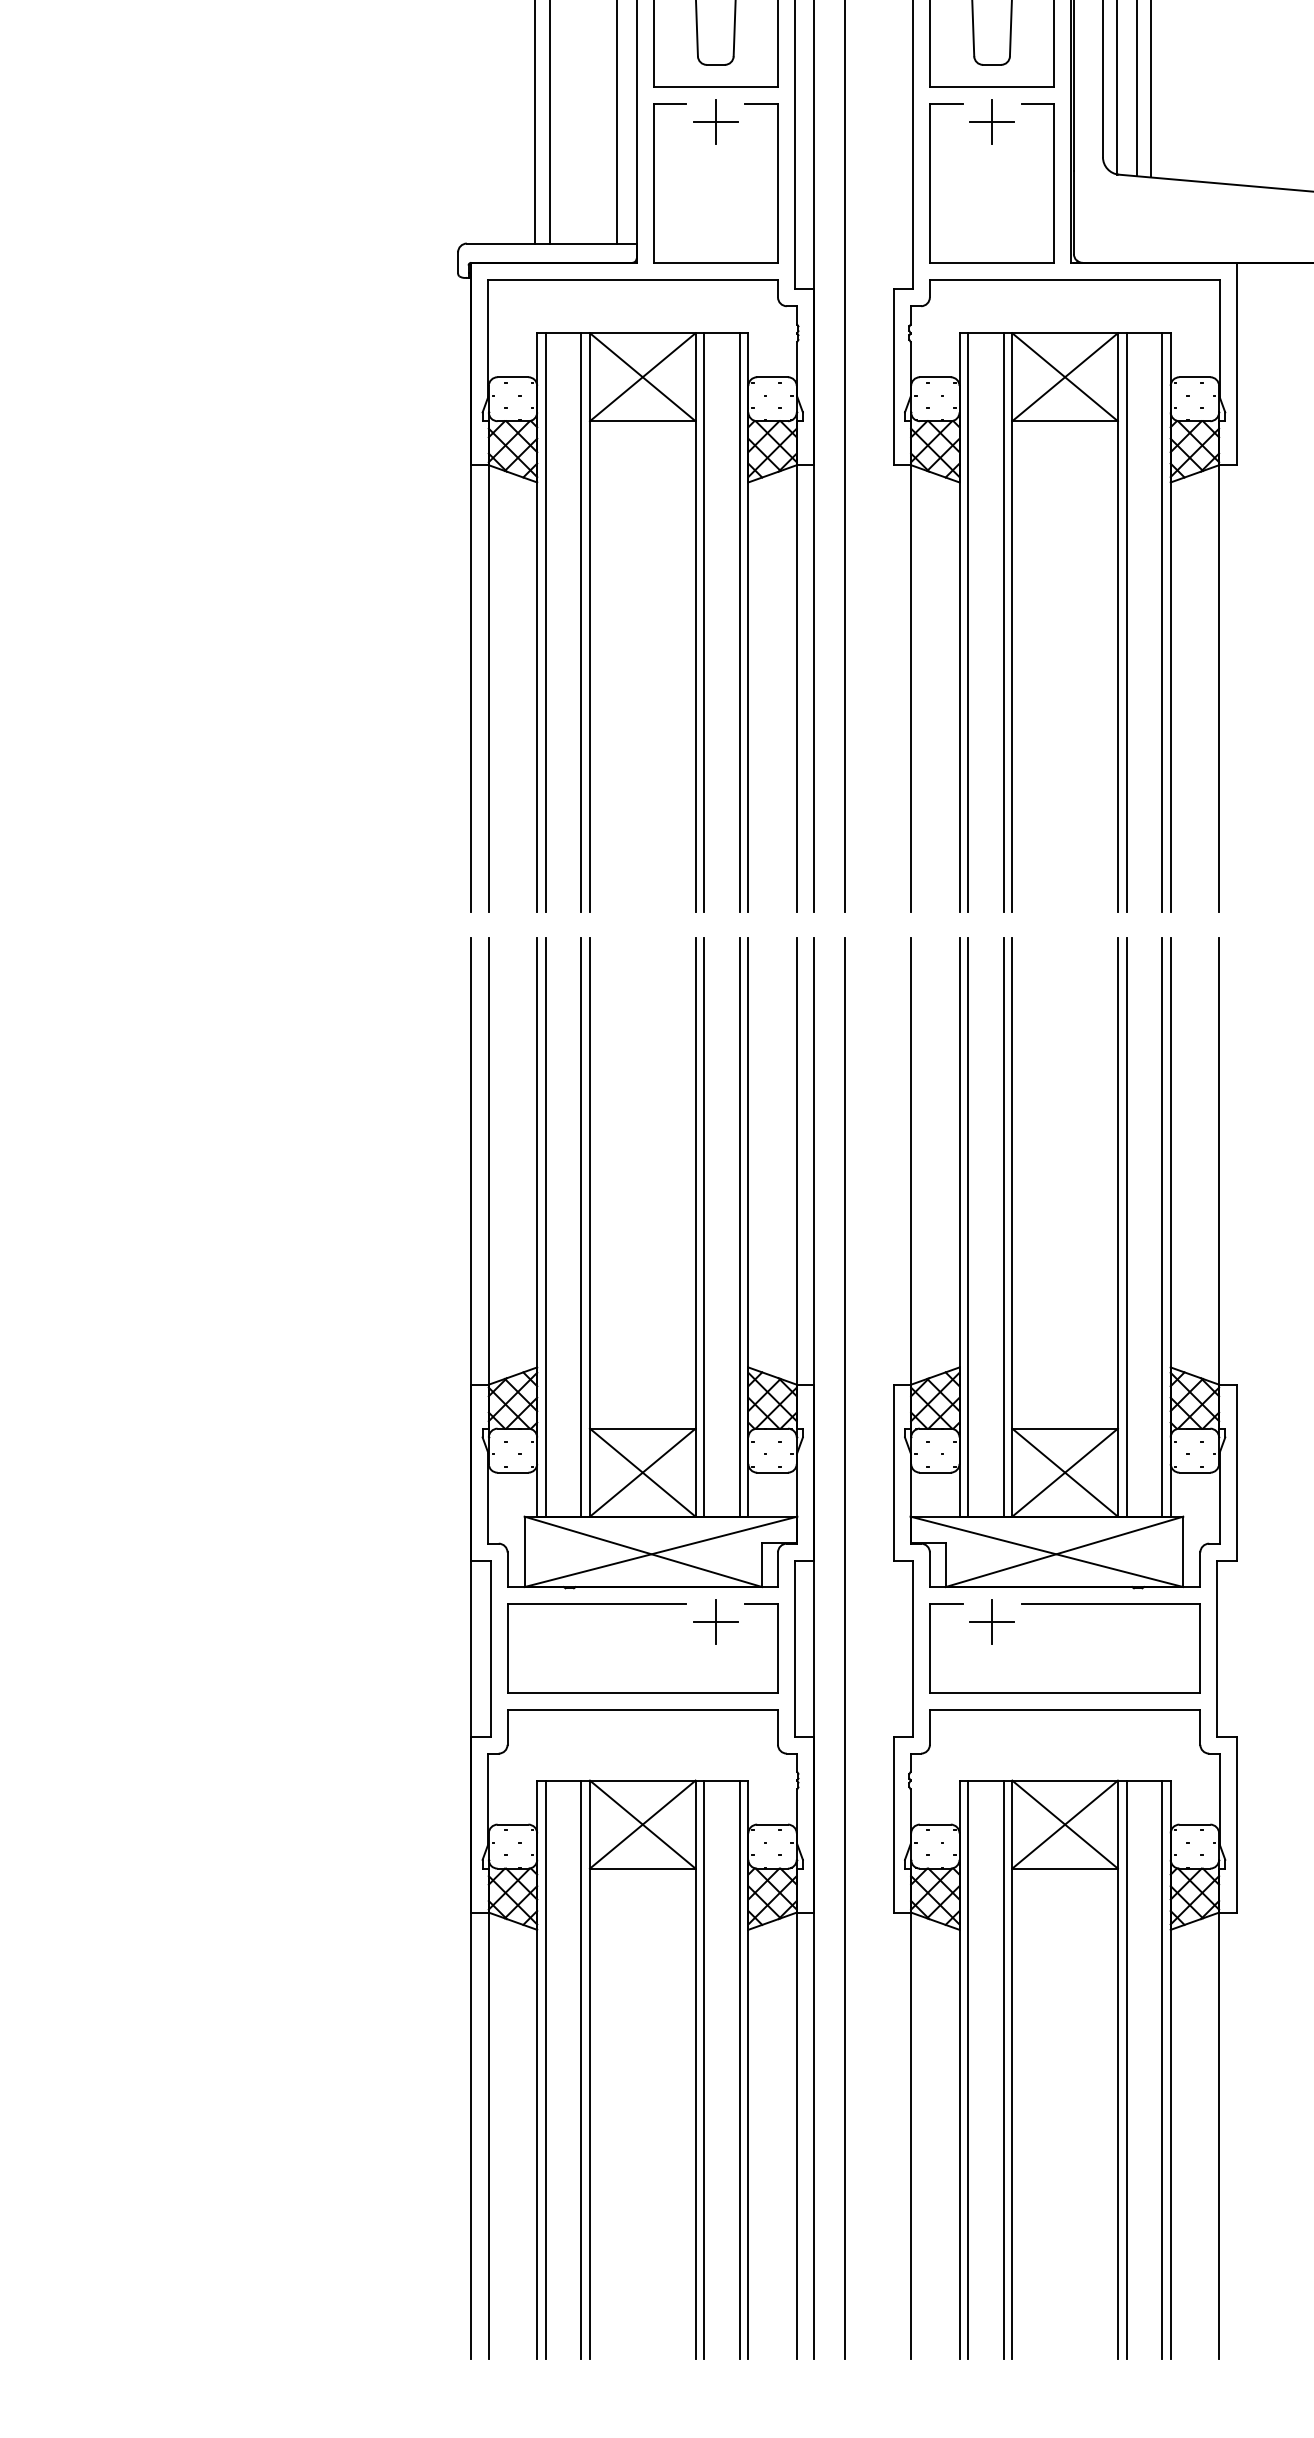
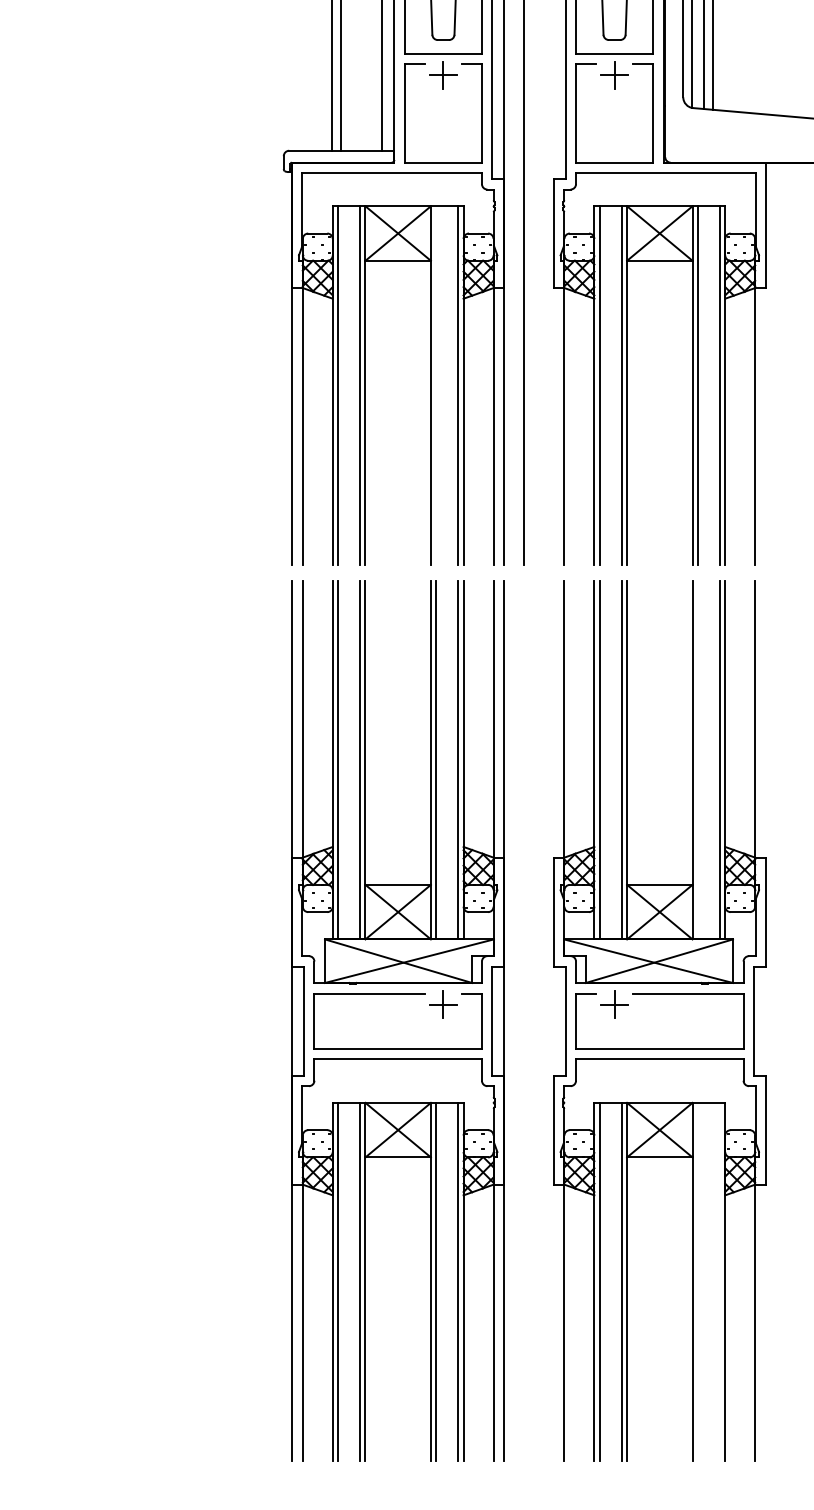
line: (704, 622) -> (436, 385), removed
line: (1125, 1227) -> (697, 760), removed
line: (845, 1649) -> (523, 1021), removed
line: (1125, 2068) -> (697, 1281), removed
line: (1161, 2068) -> (719, 1281), removed

